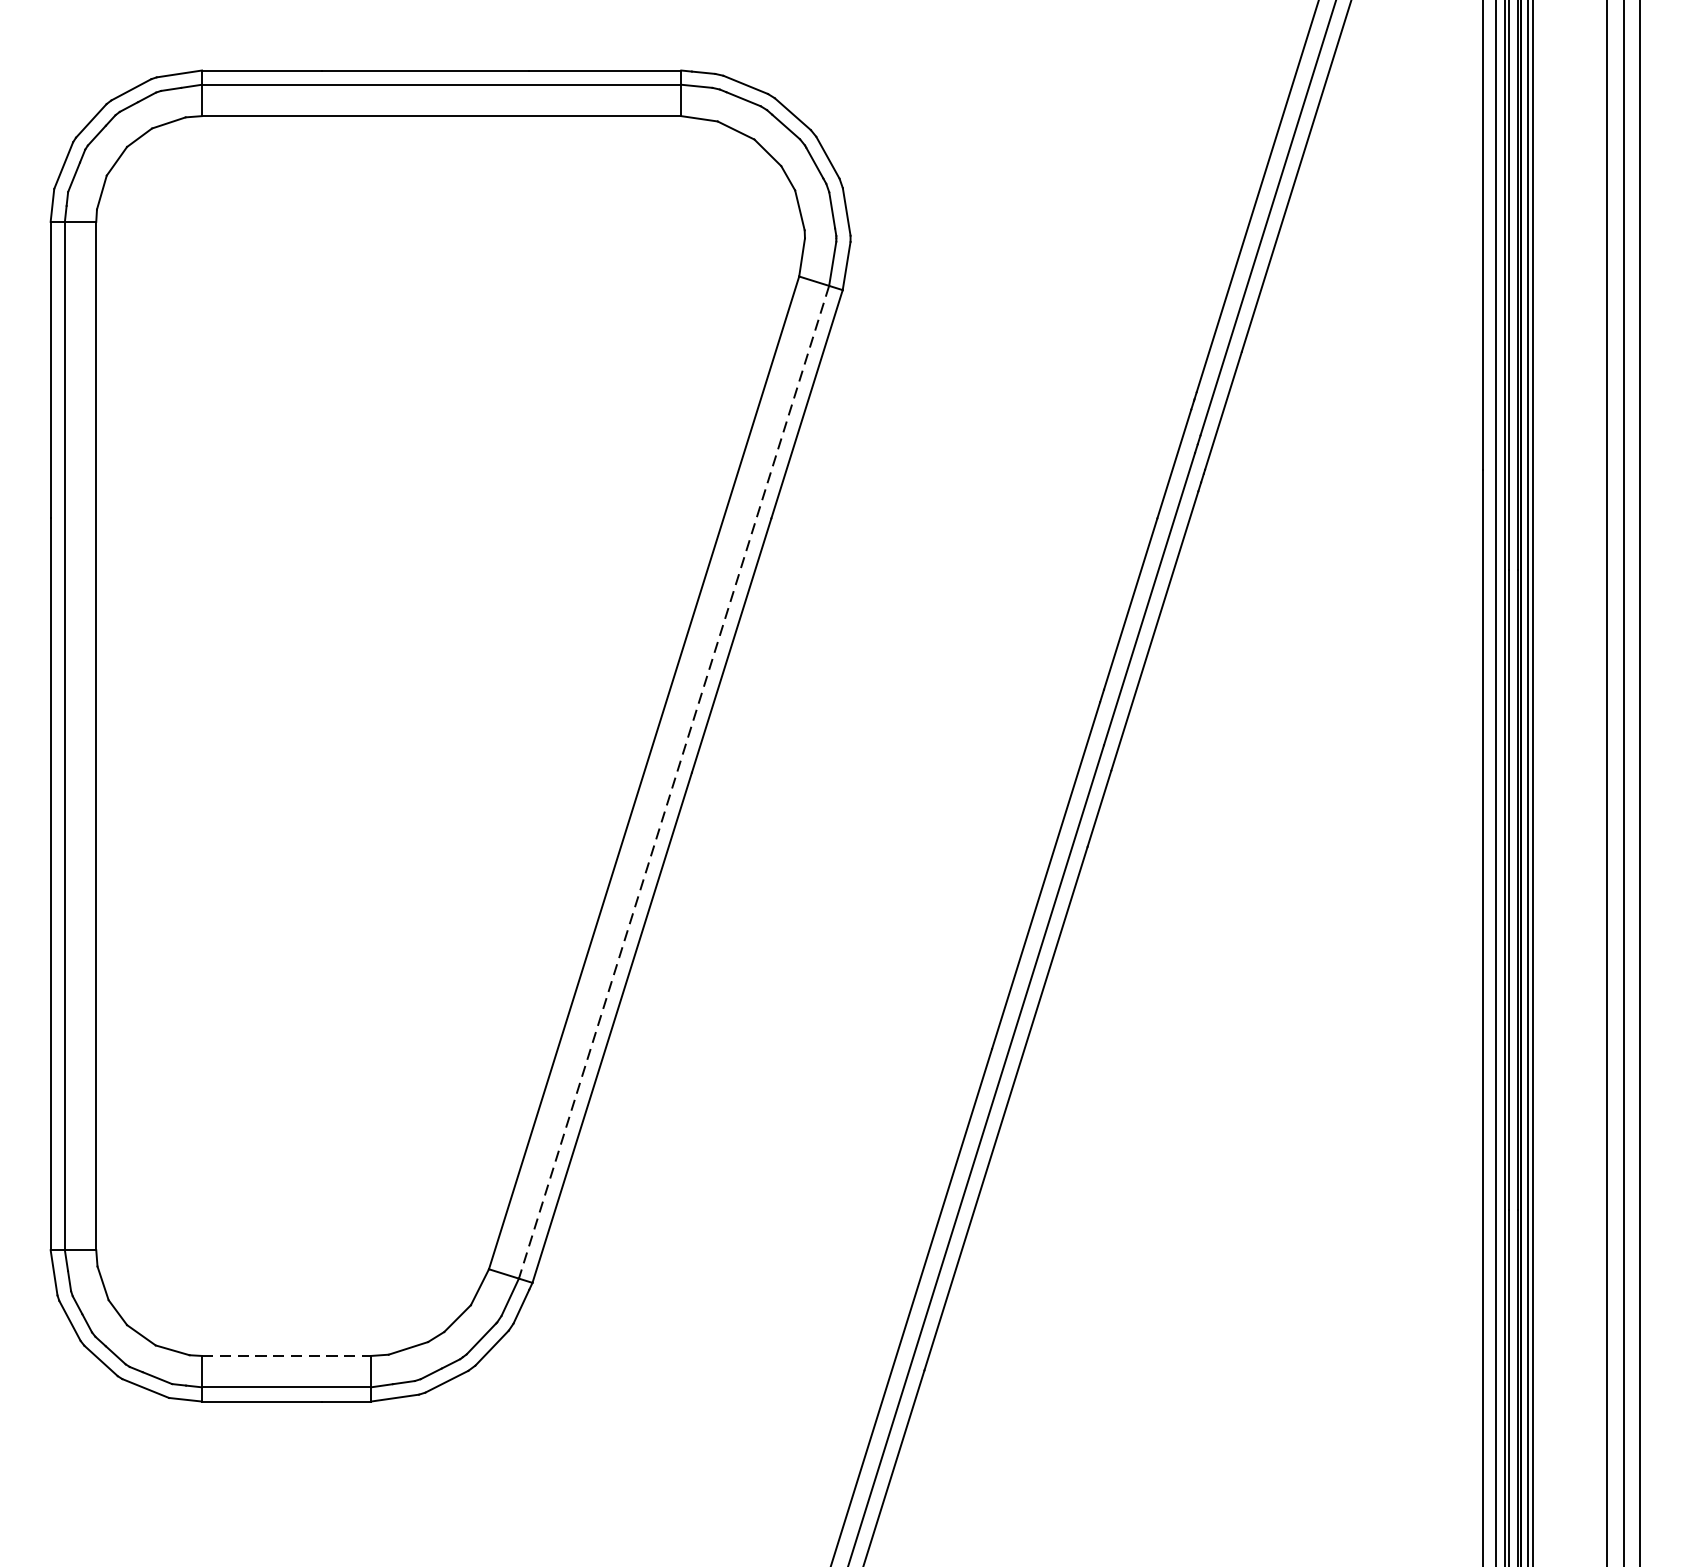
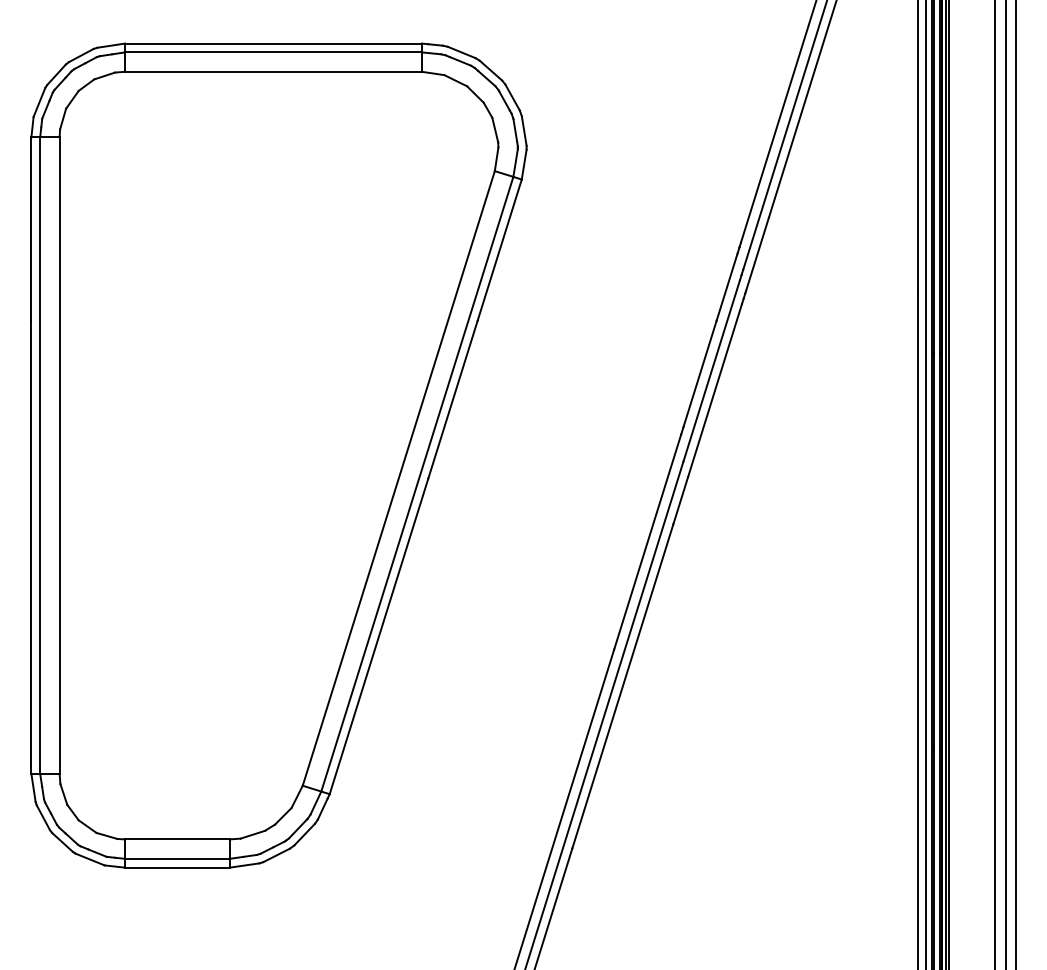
line: (674, 782) -> (417, 484), dashed -> solid
line: (286, 1356) -> (177, 839), dashed -> solid

